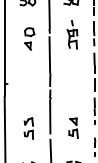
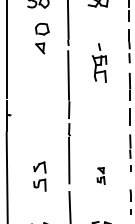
part: (72, 34) -> (99, 62), moved
part: (29, 38) -> (42, 37), moved
part: (73, 127) -> (101, 175), size x0.6

